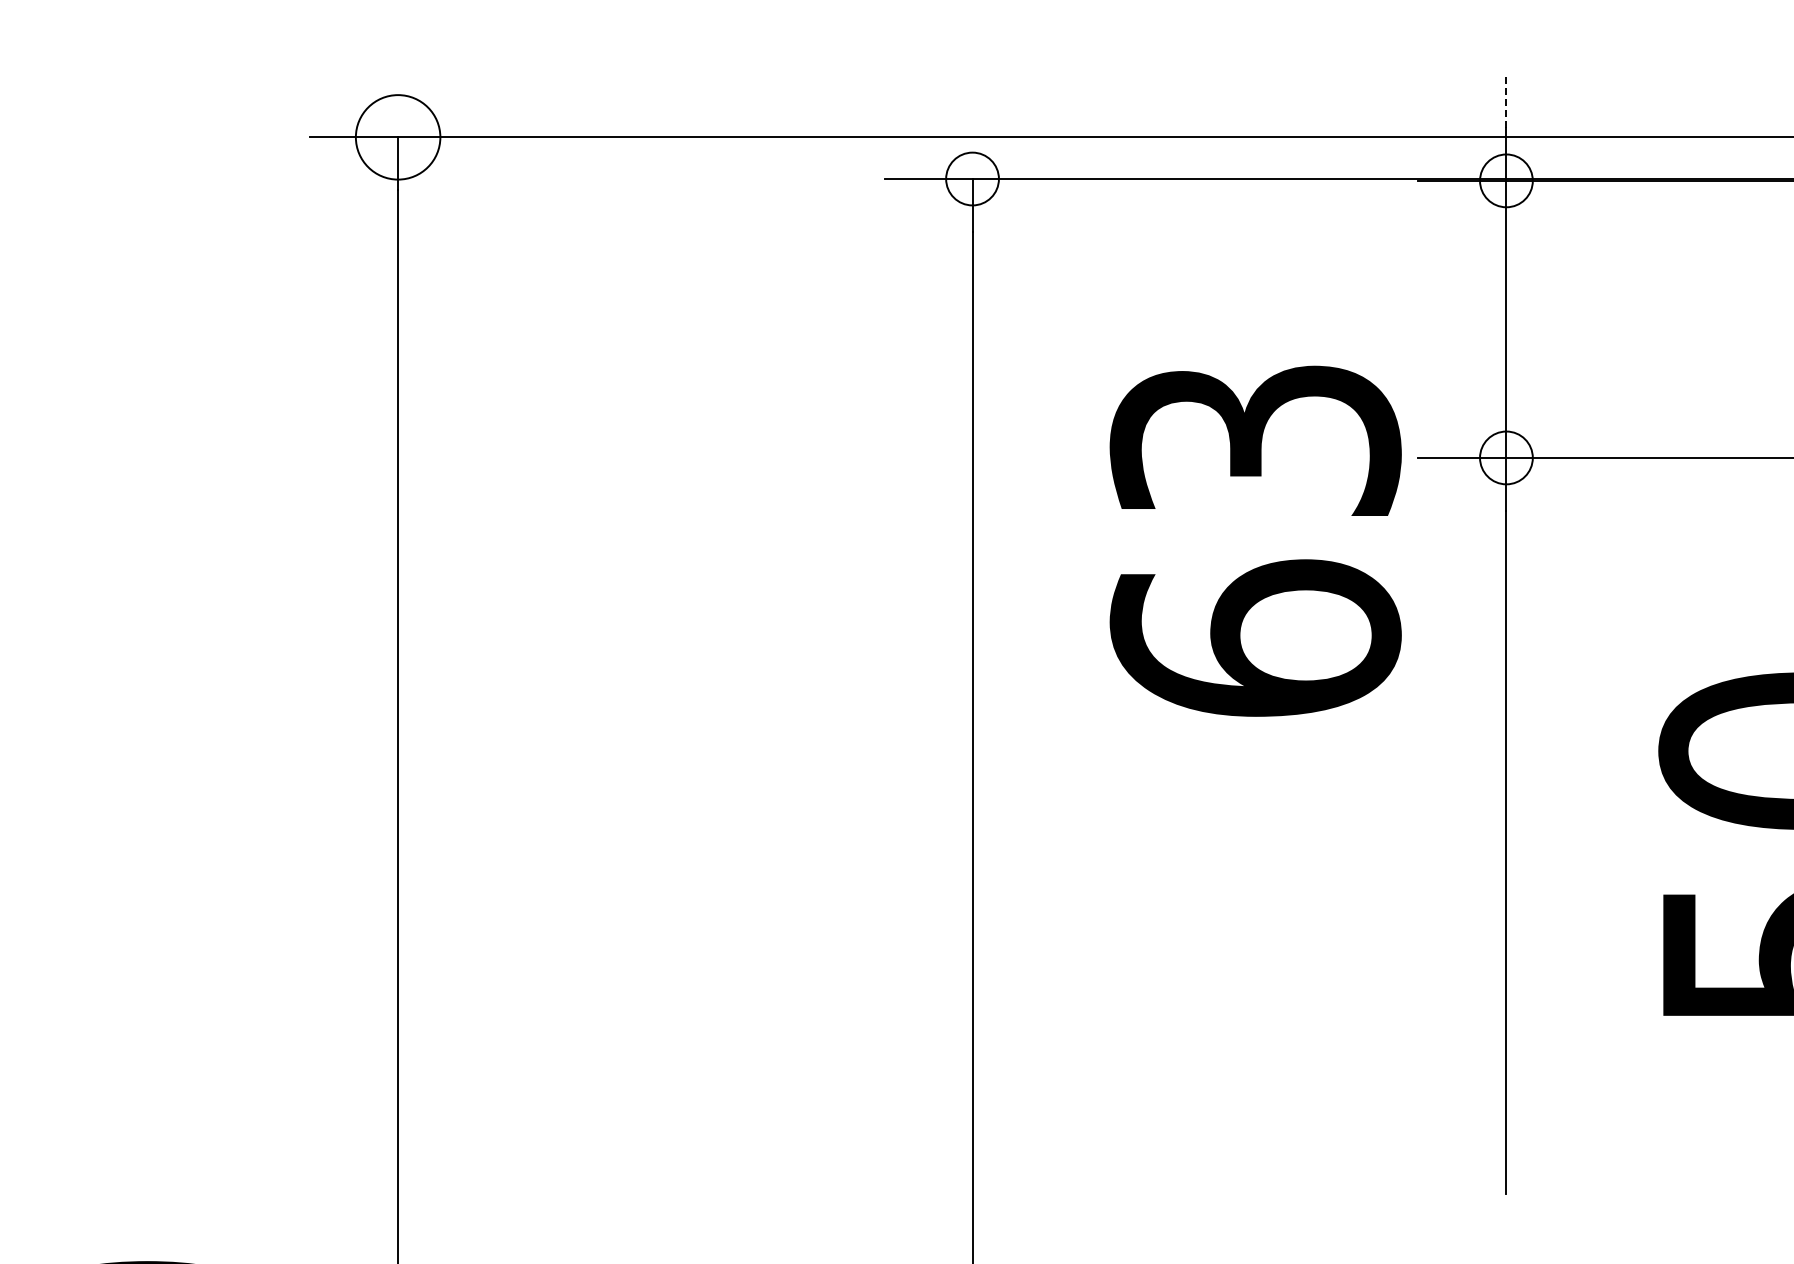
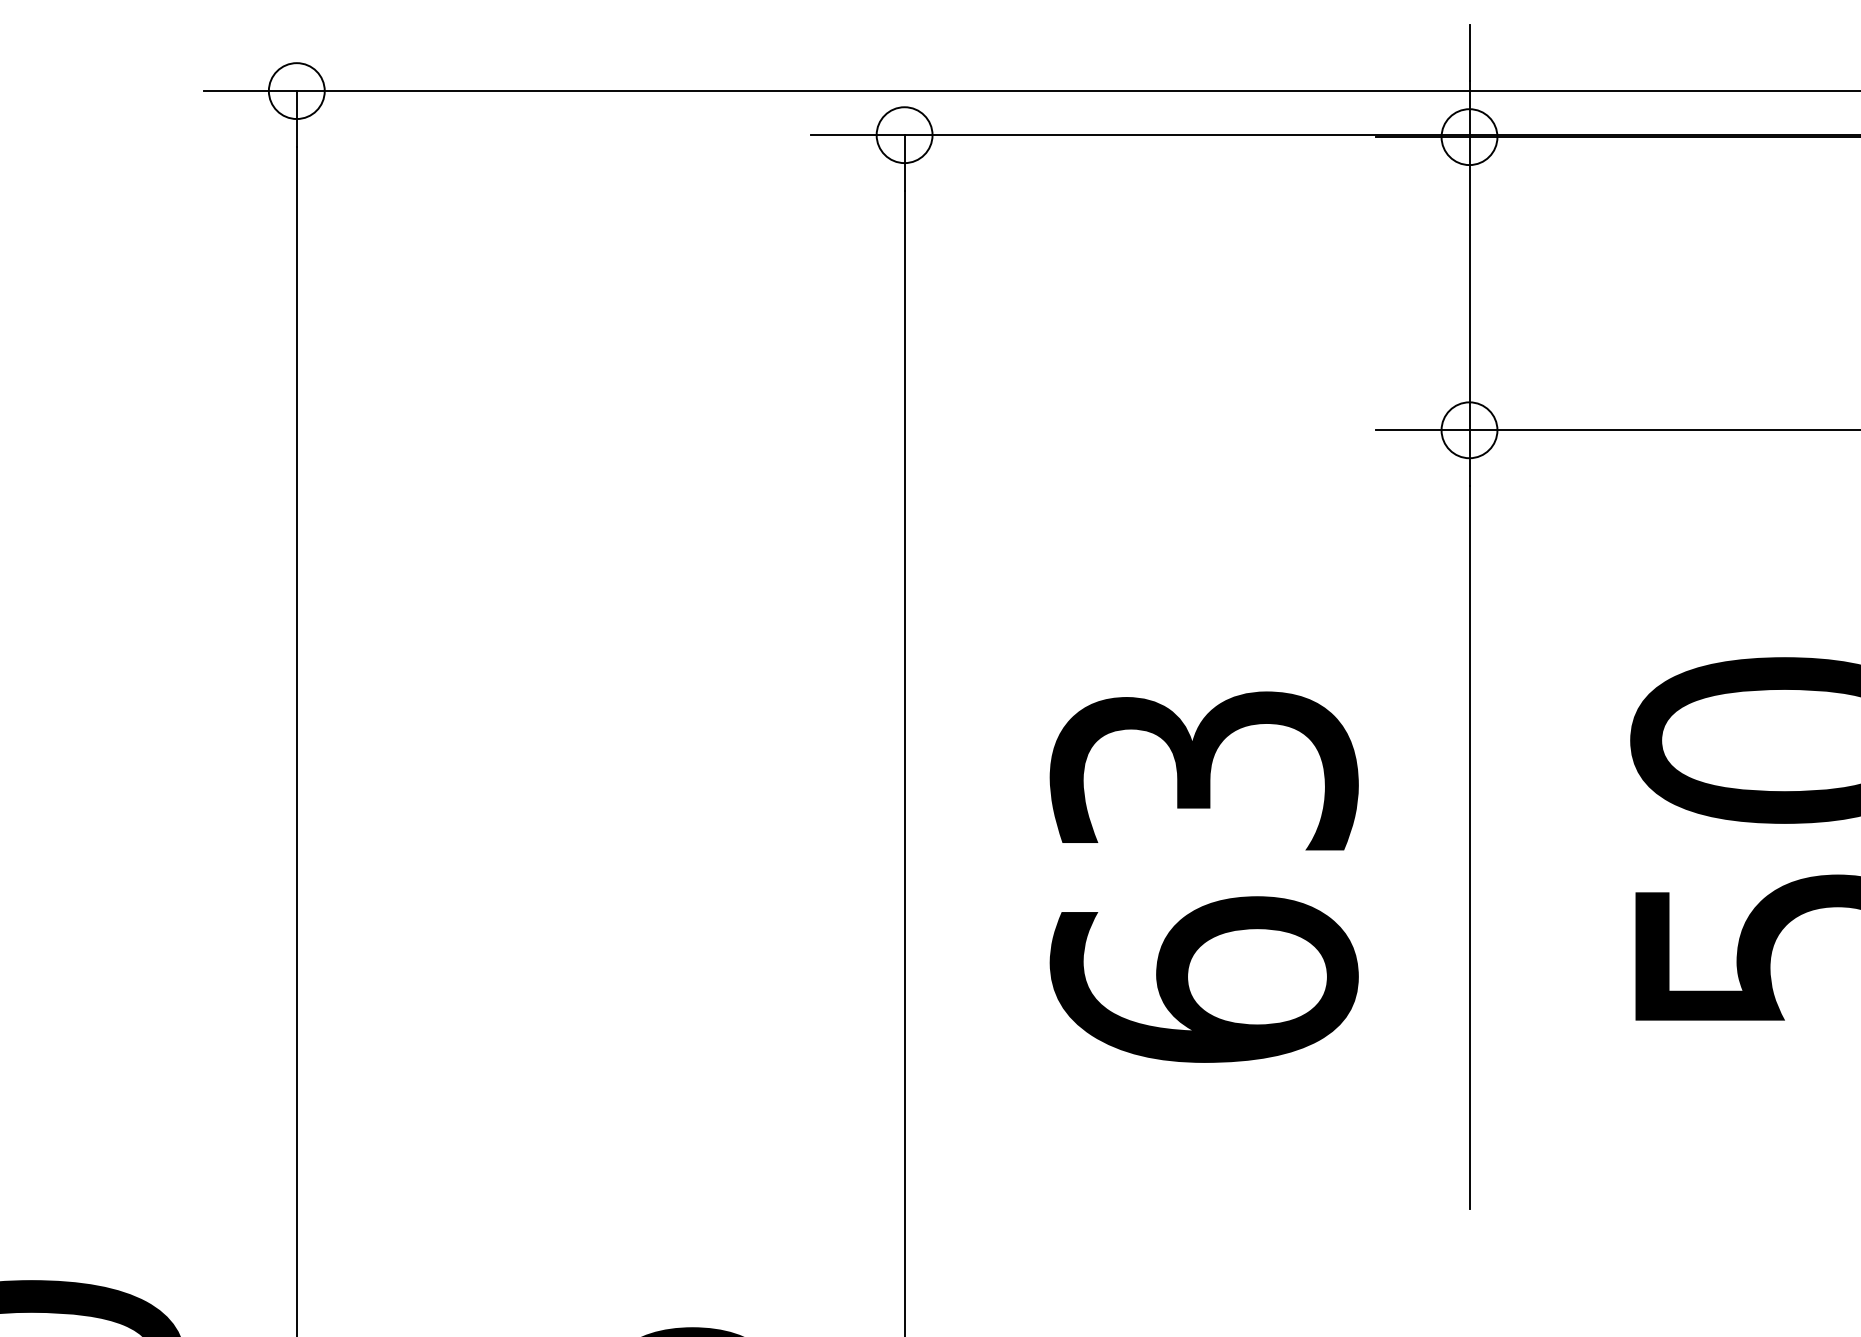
line: (1506, 101) -> (1469, 53), dashed -> solid
circle: (397, 136) -> (296, 90), size x0.62
text: (1255, 540) -> (1203, 876), moved

